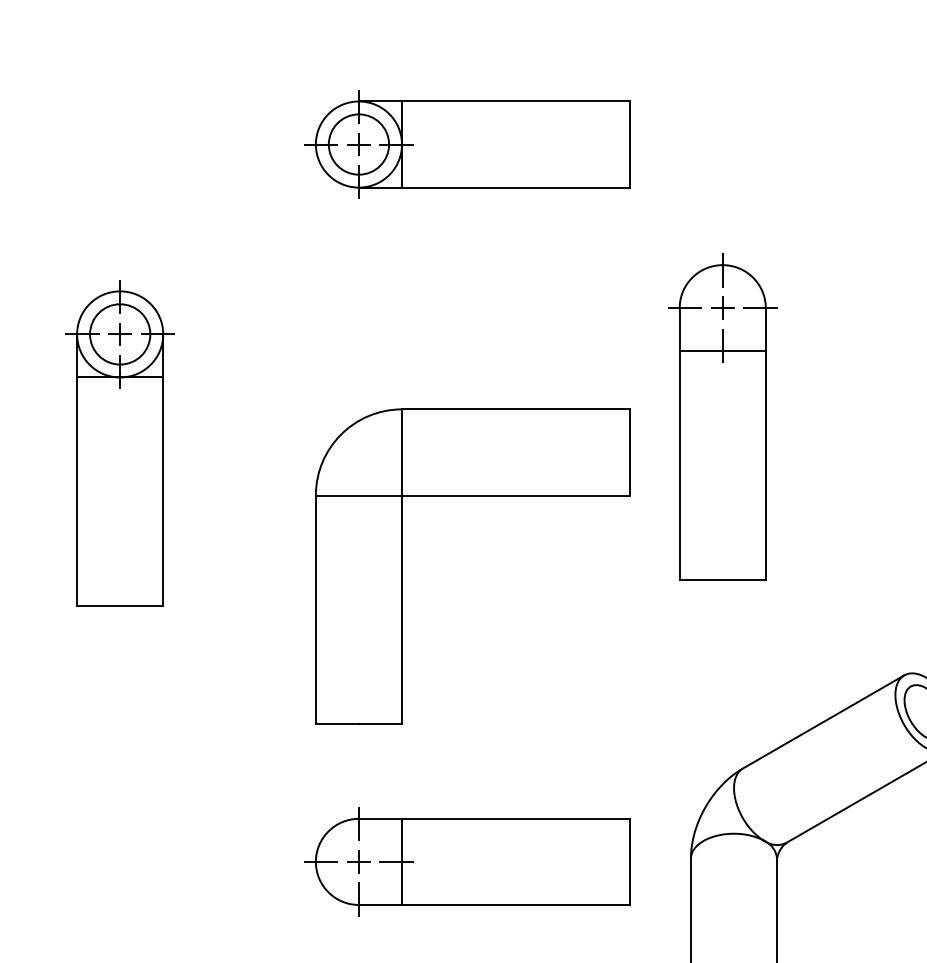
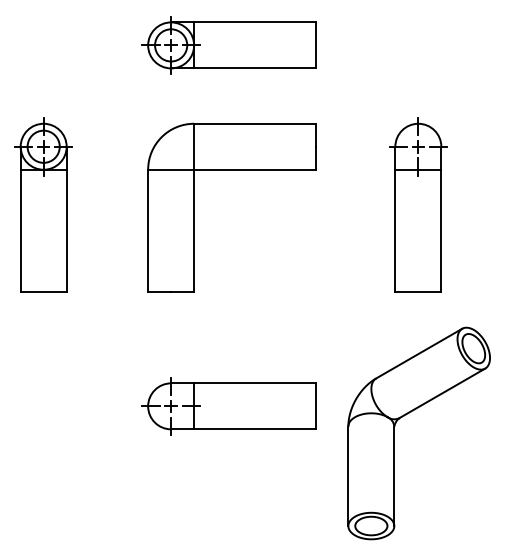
part: (723, 416) -> (418, 204), moved
part: (472, 496) -> (231, 170), moved
part: (466, 862) -> (228, 406), moved

